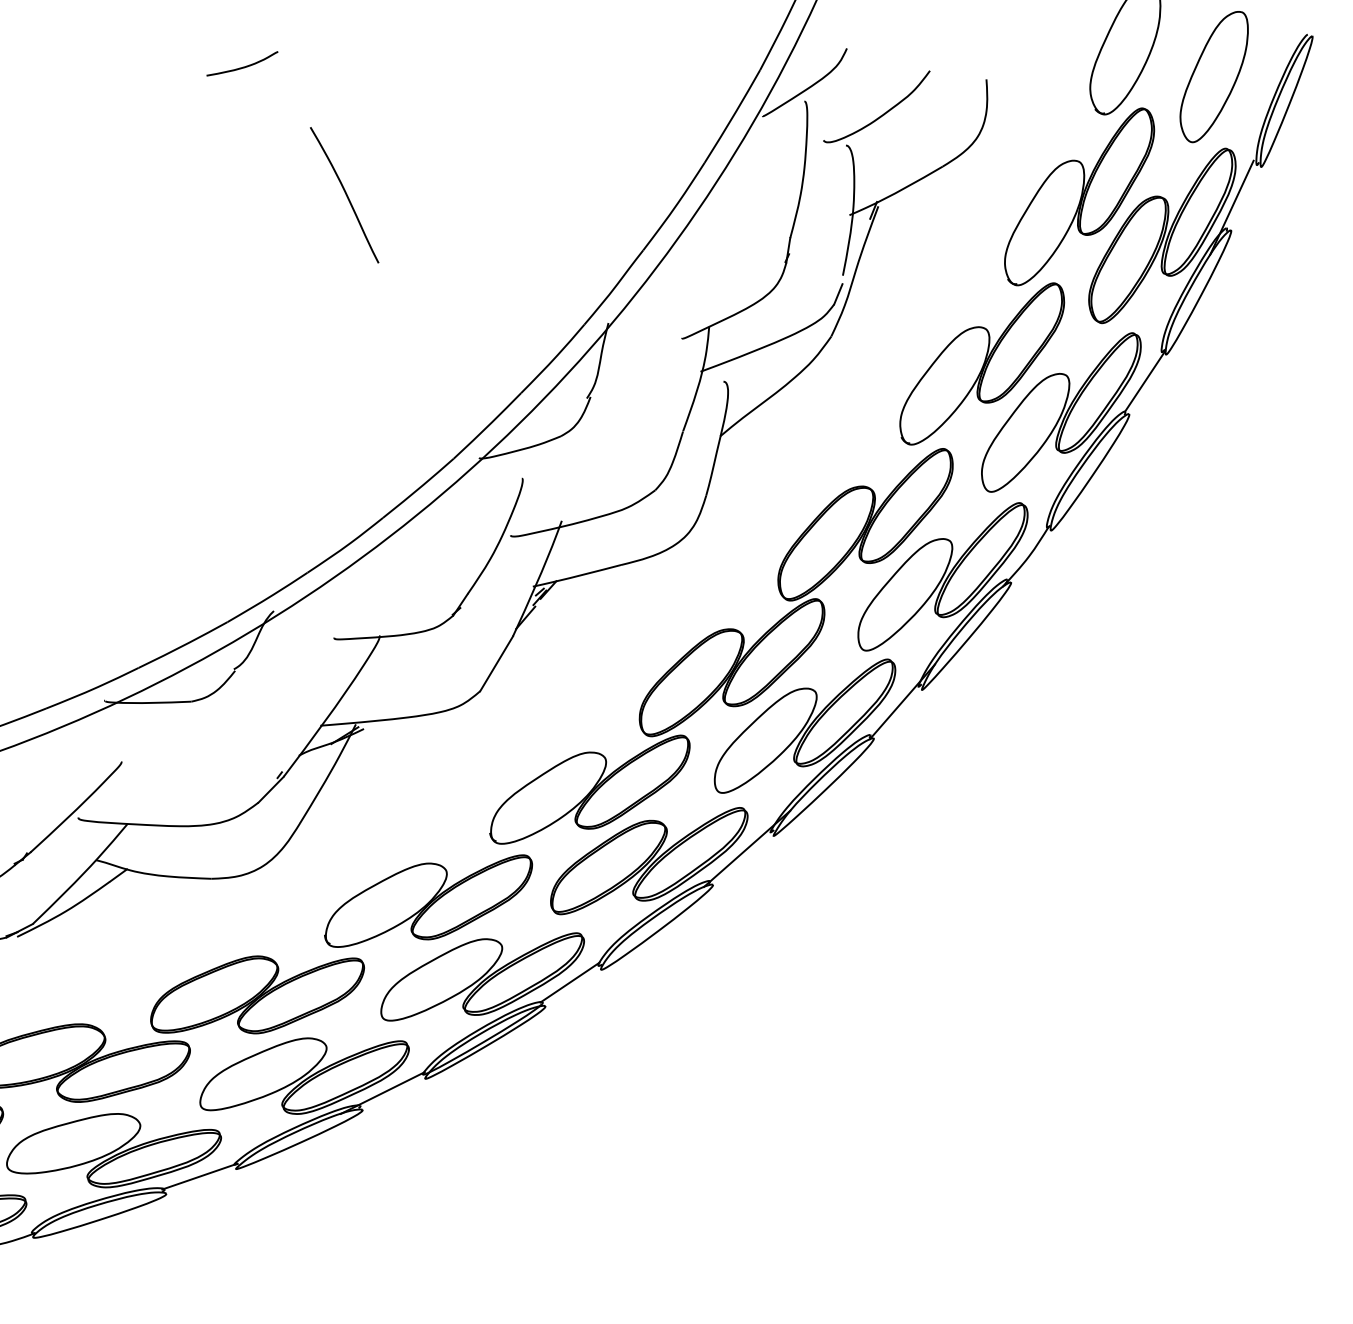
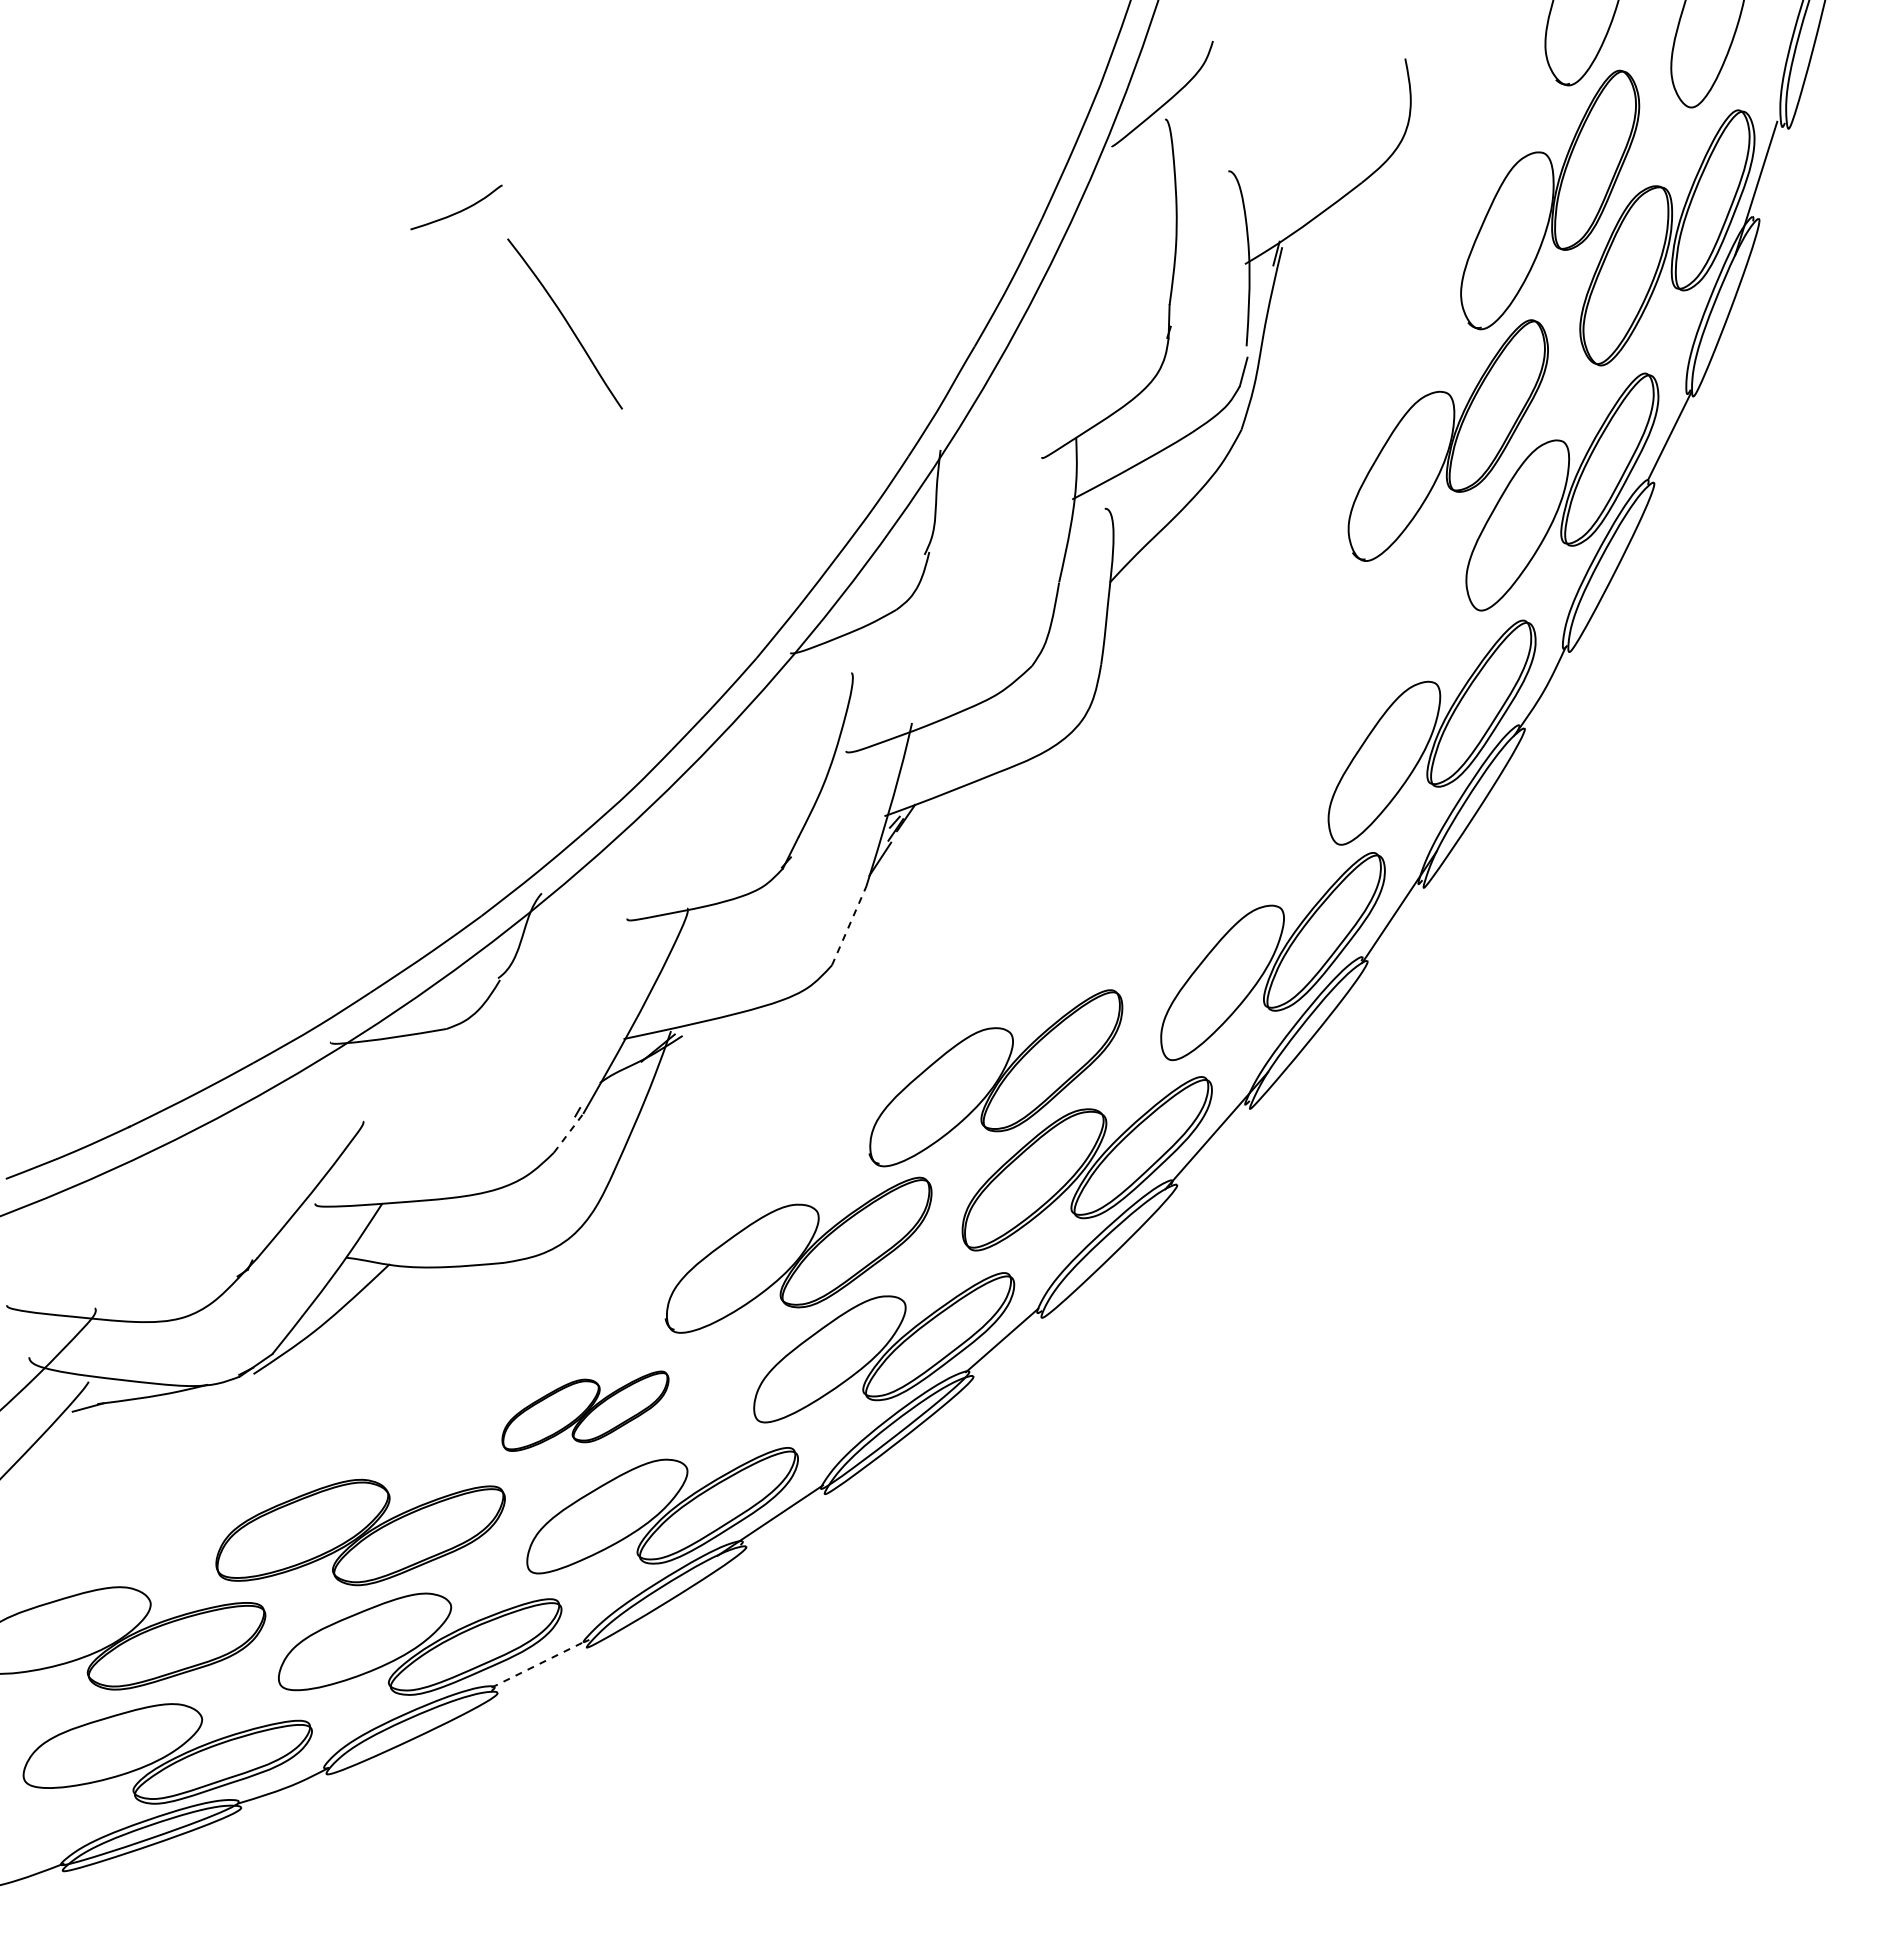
curve: (242, 66) -> (457, 211), moved
curve: (880, 115) -> (1269, 125), removed
part: (796, 592) -> (1238, 778), removed
line: (496, 663) -> (849, 925), solid -> dashed
line: (271, 789) -> (568, 1132), solid -> dashed
part: (257, 995) -> (585, 1411), size x0.6
line: (199, 1176) -> (539, 1663), solid -> dashed

